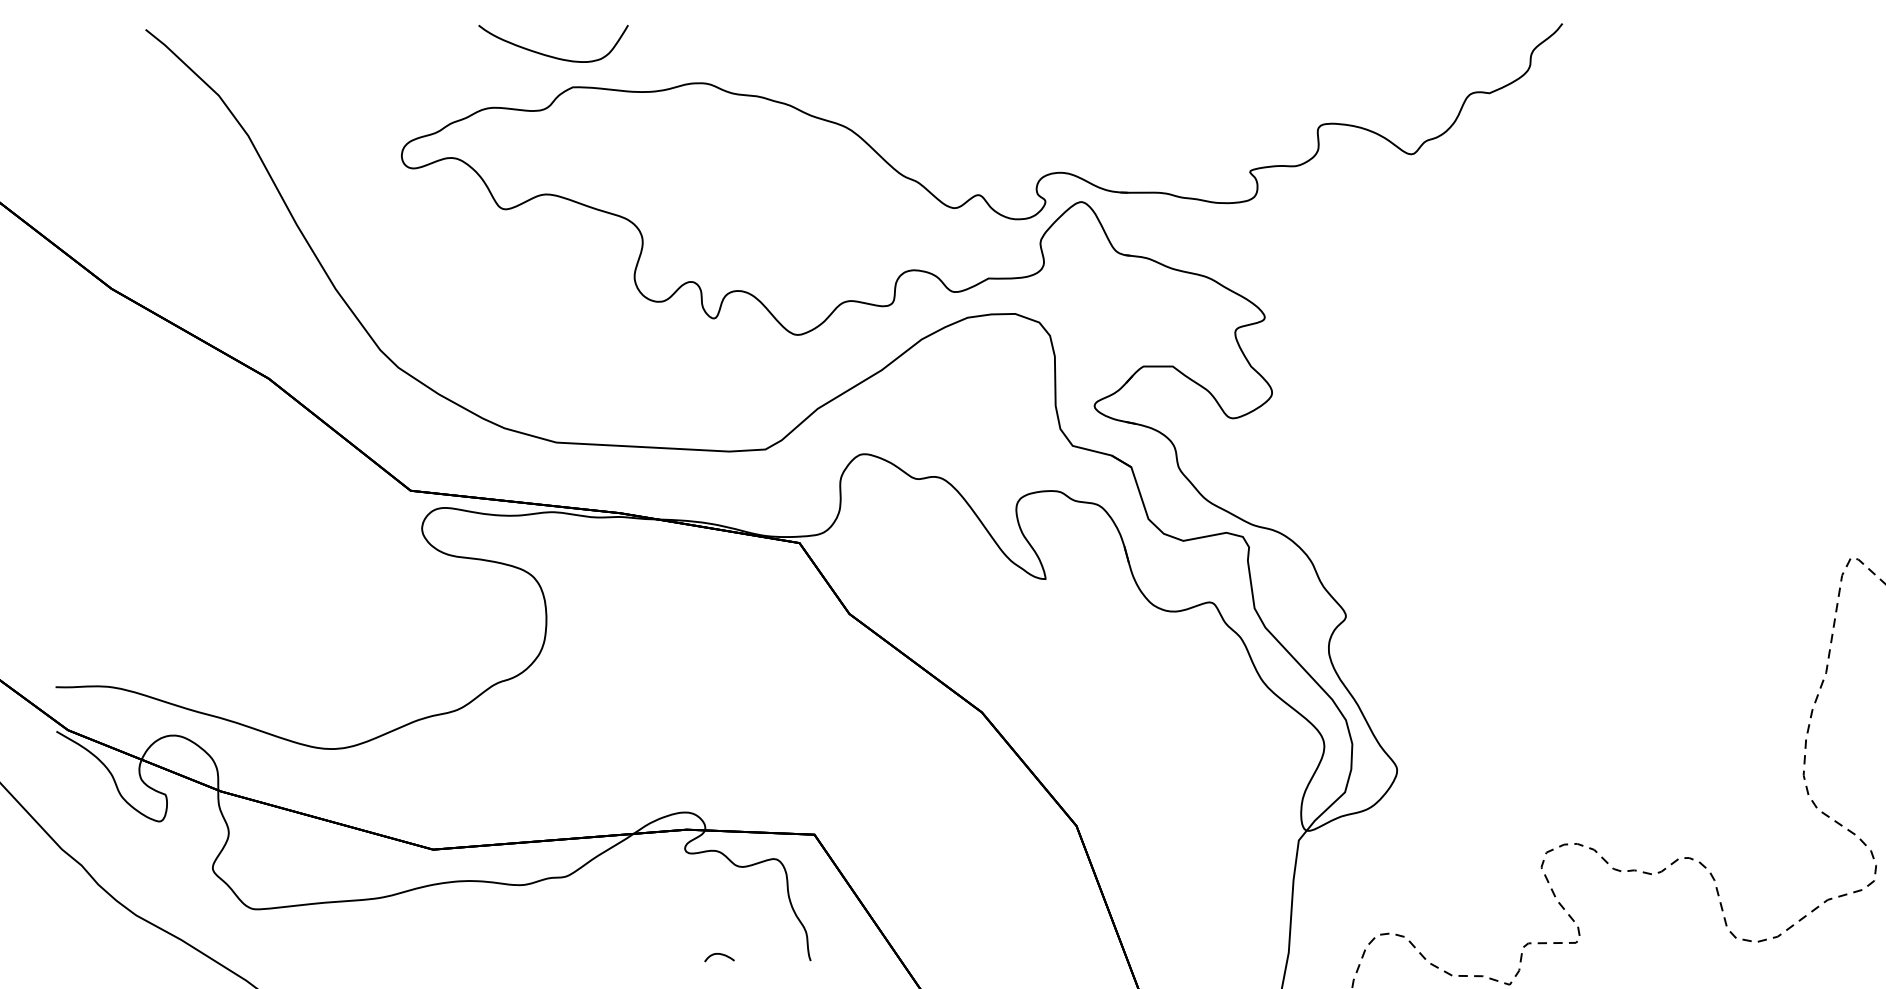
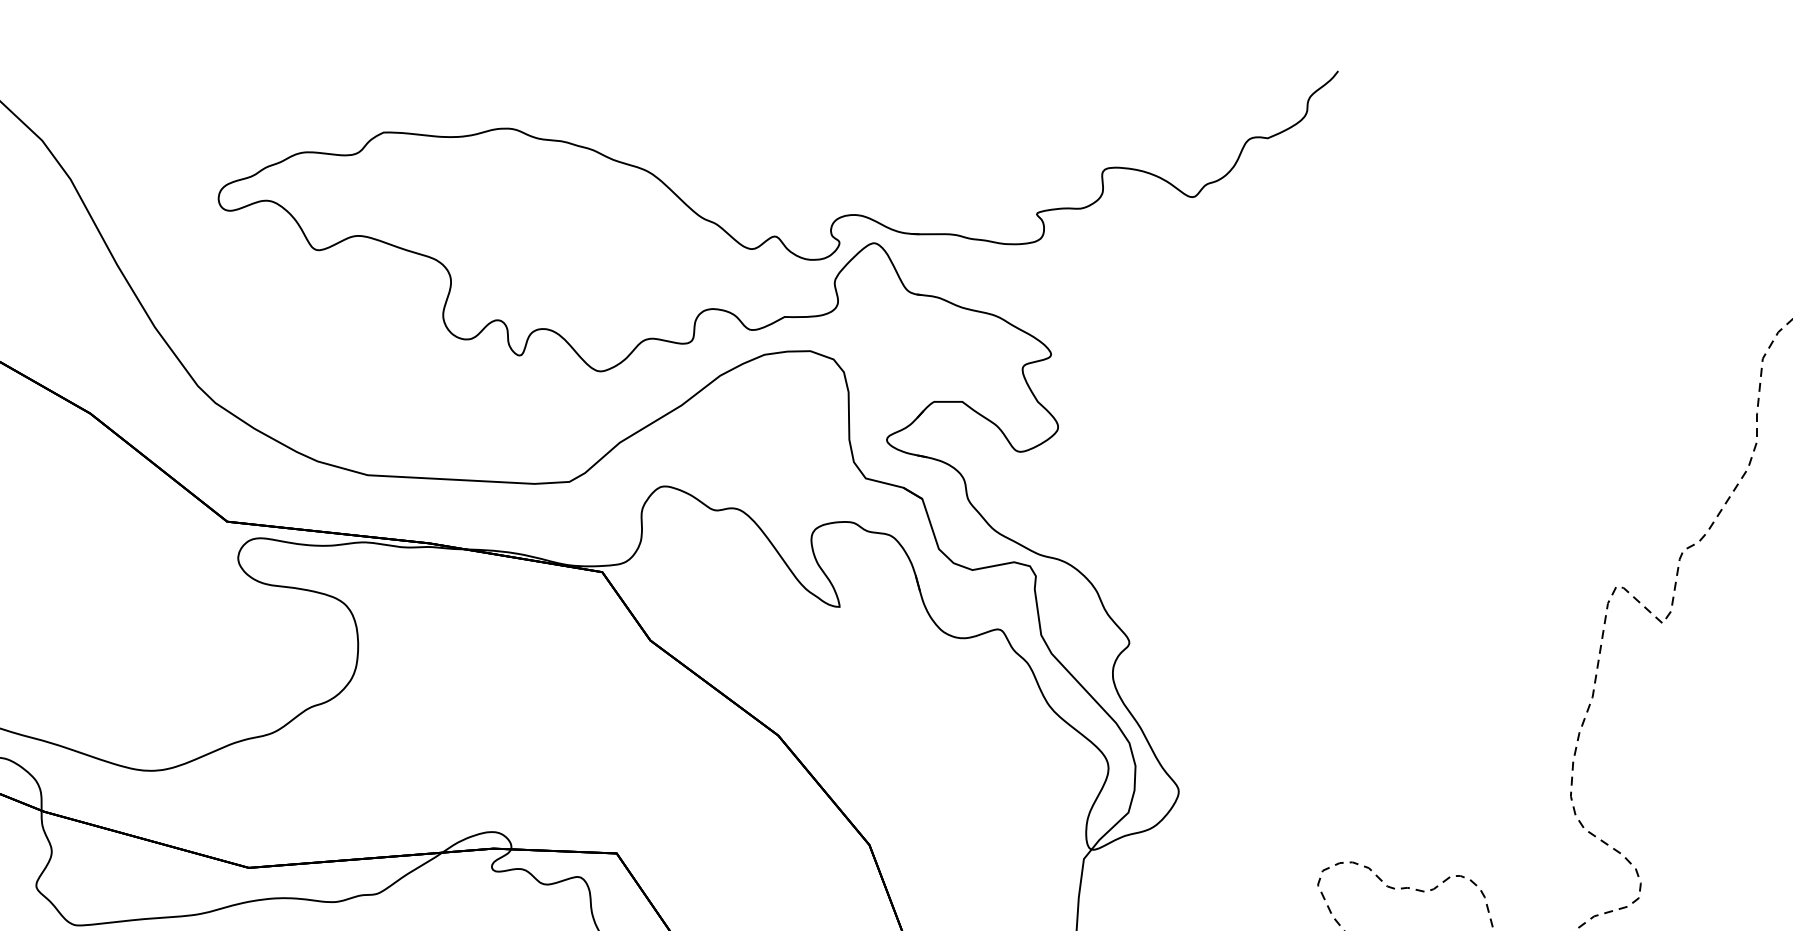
curve: (550, 55) -> (362, 101), removed

